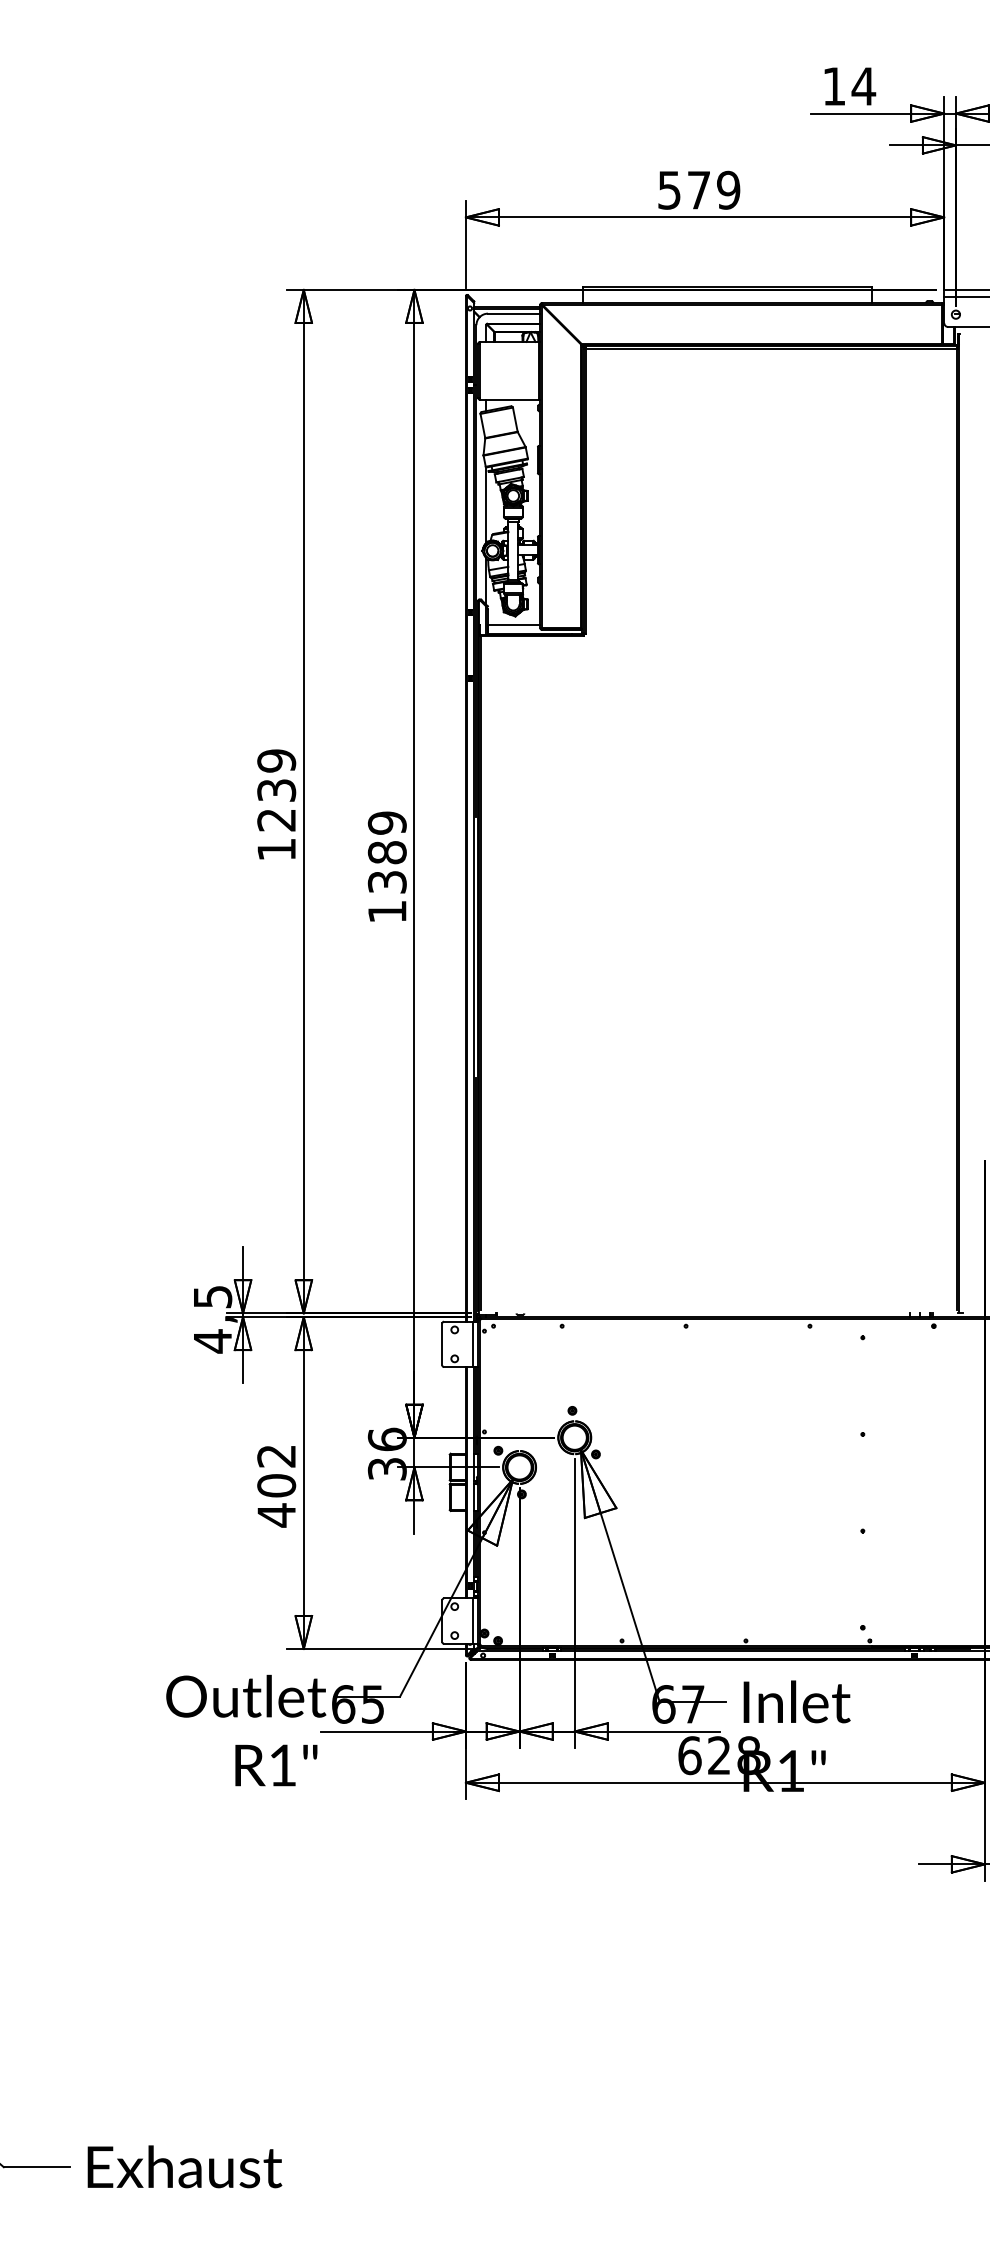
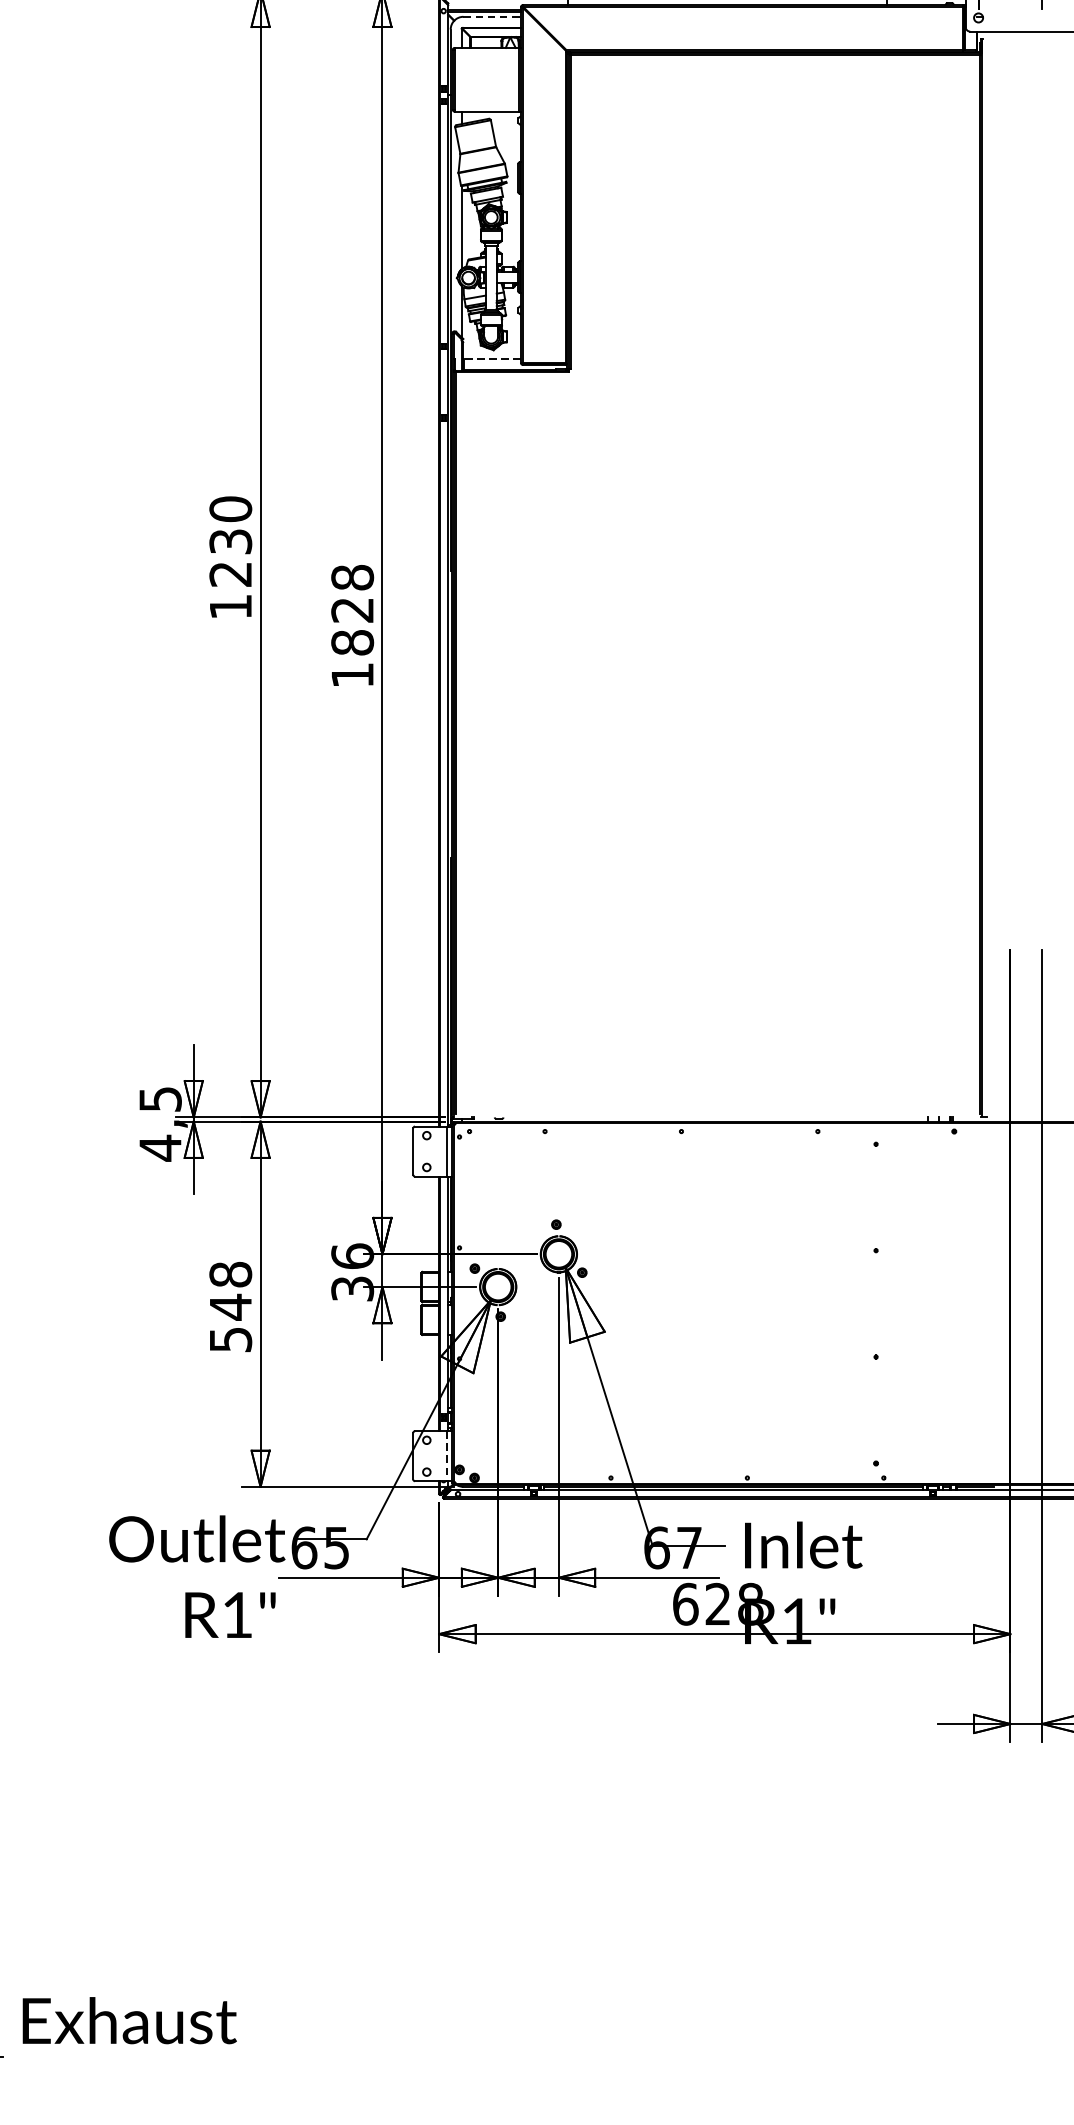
line: (514, 313) -> (492, 16), solid -> dashed
line: (513, 624) -> (491, 359), solid -> dashed
text: (276, 760) -> (230, 508), 1239 -> 1230
text: (386, 852) -> (351, 610), 1389 -> 1828
text: (276, 1485) -> (230, 1306), 402 -> 548
line: (472, 1621) -> (446, 1456), solid -> dashed
text: (184, 2166) -> (129, 2020), moved

